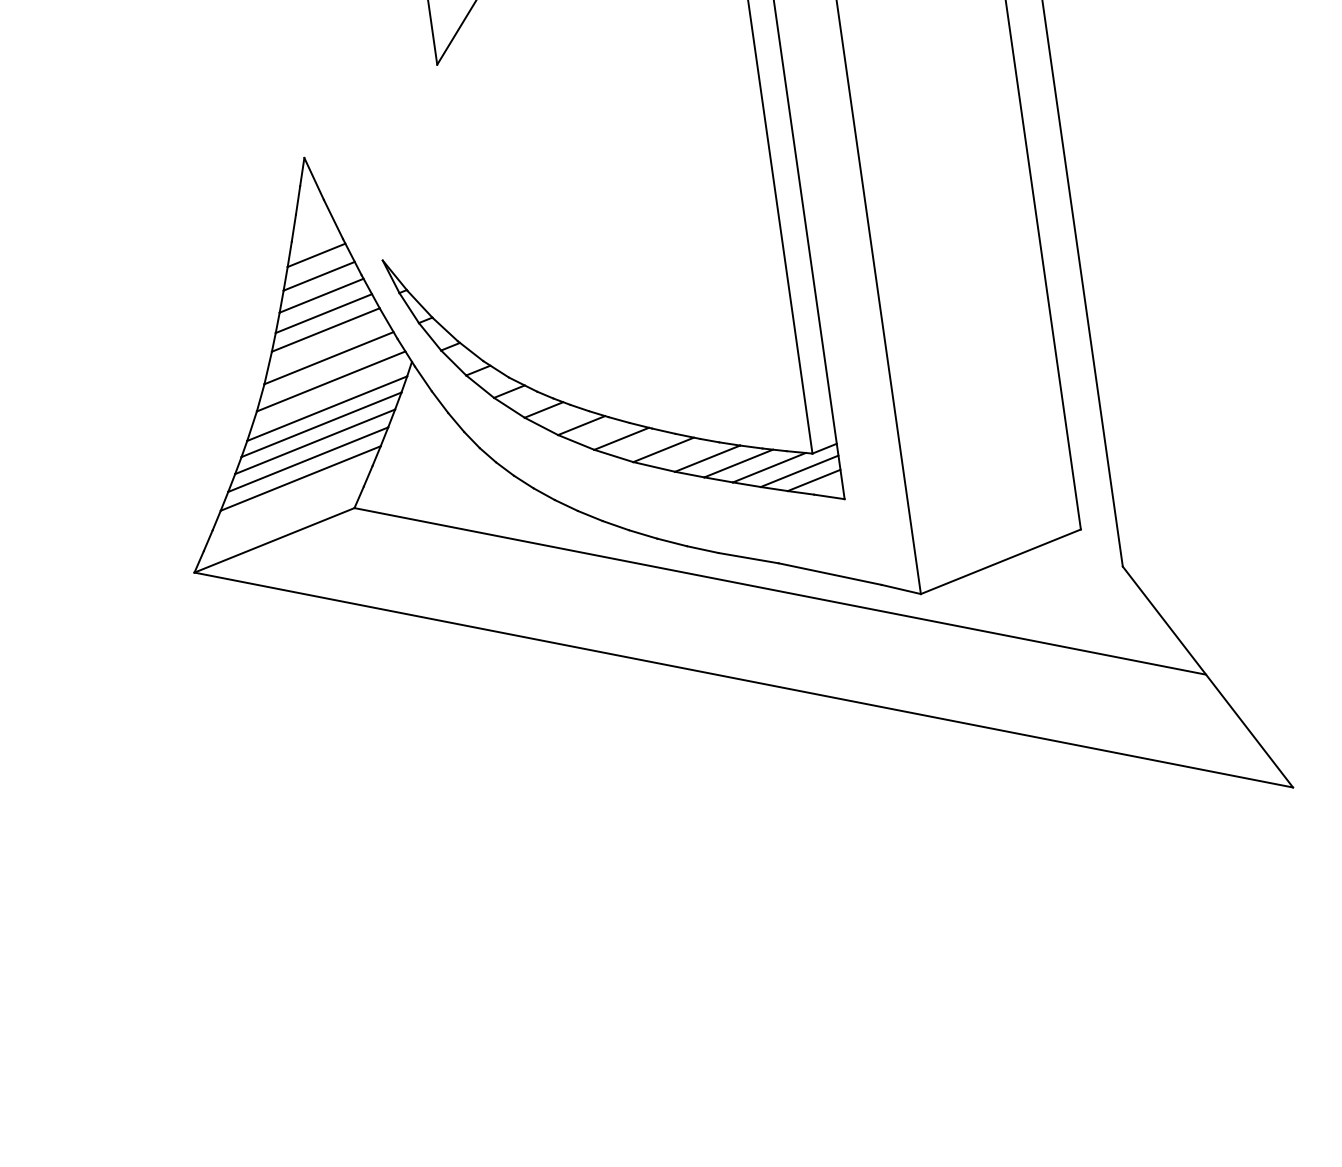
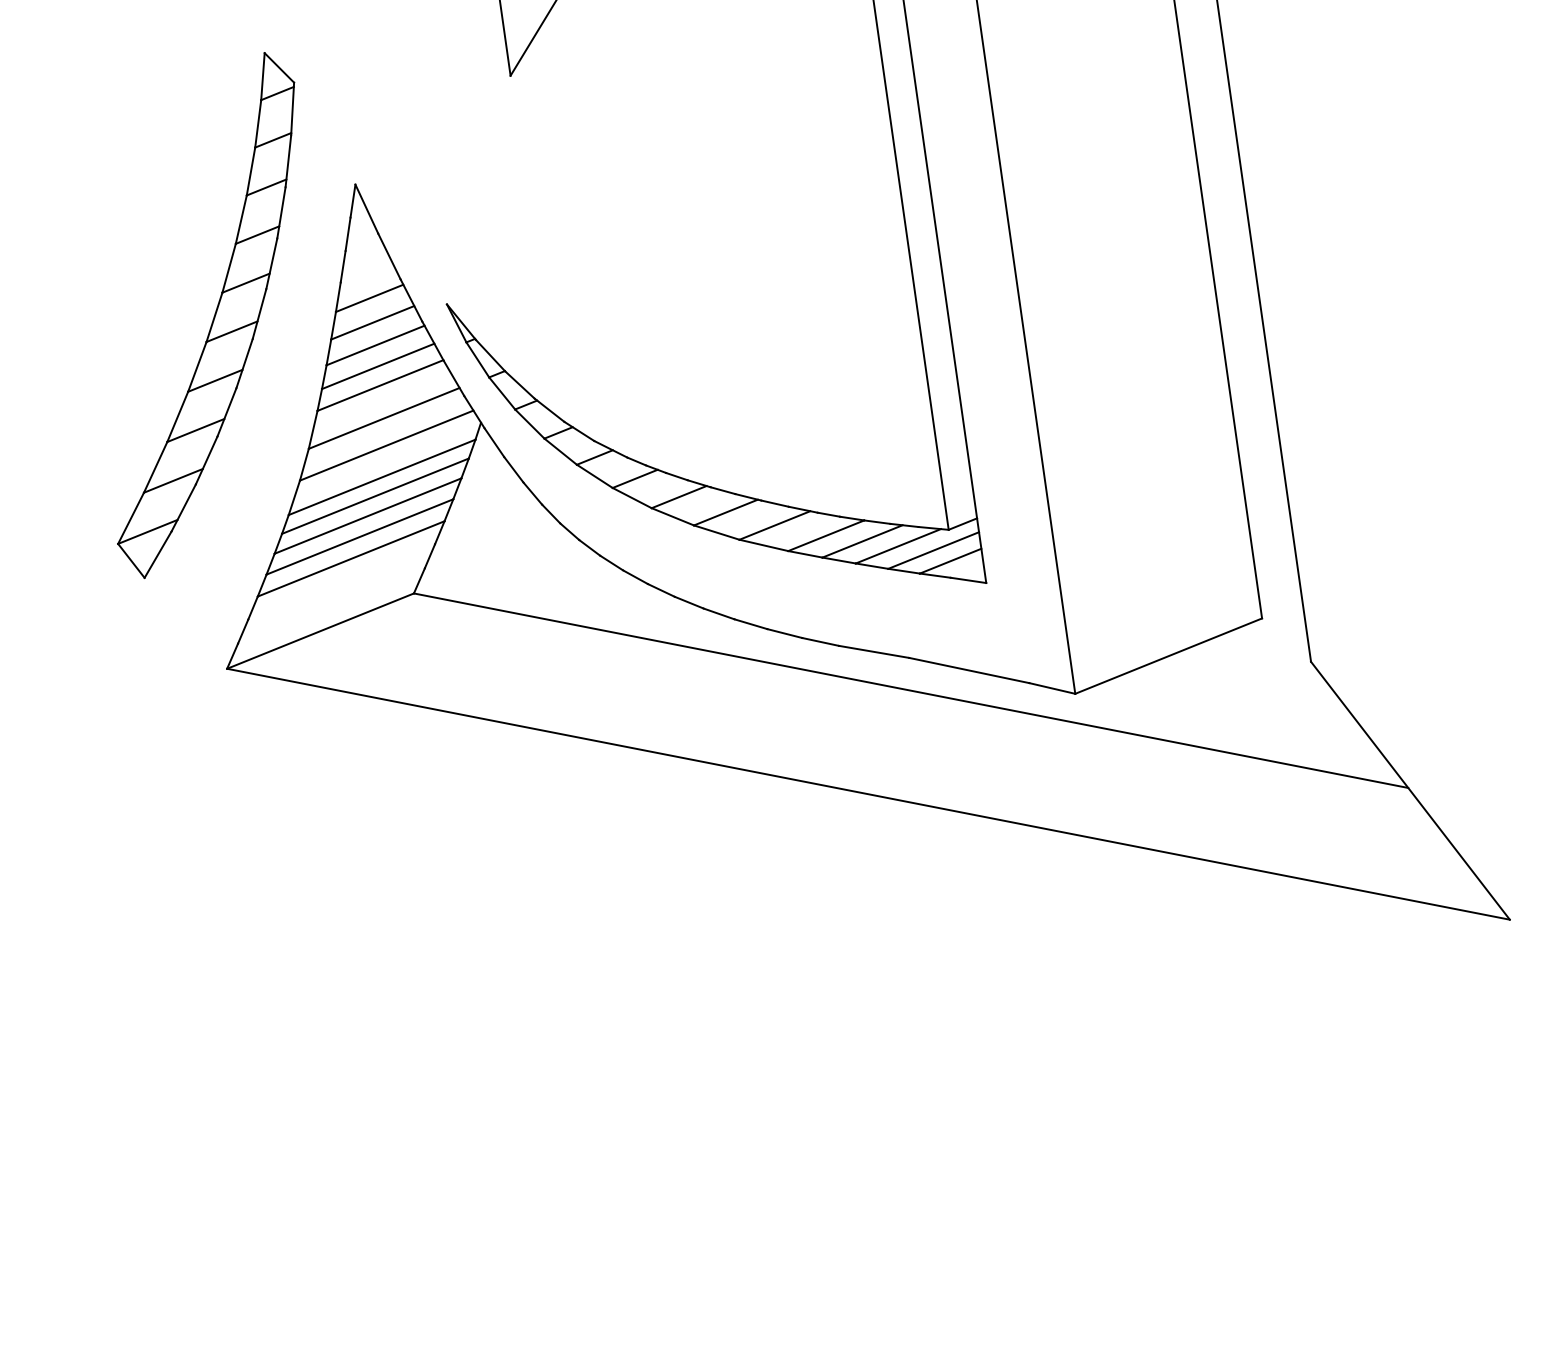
part: (182, 271) -> (213, 317), added

